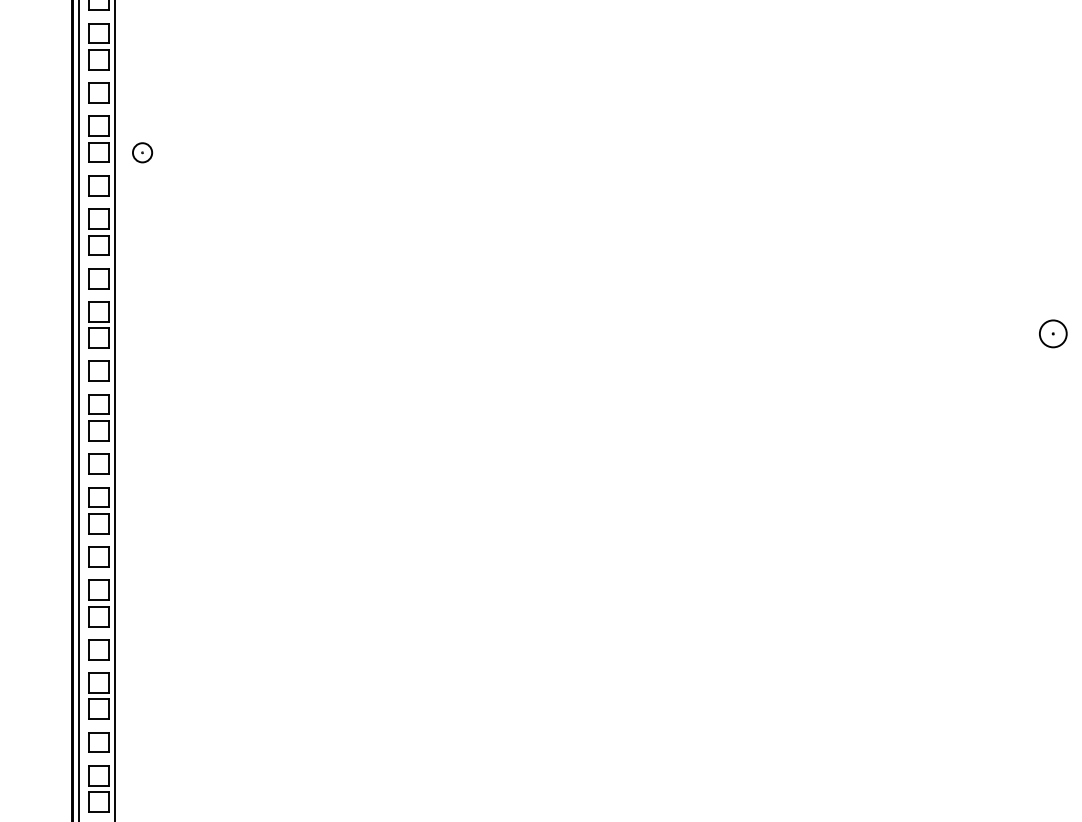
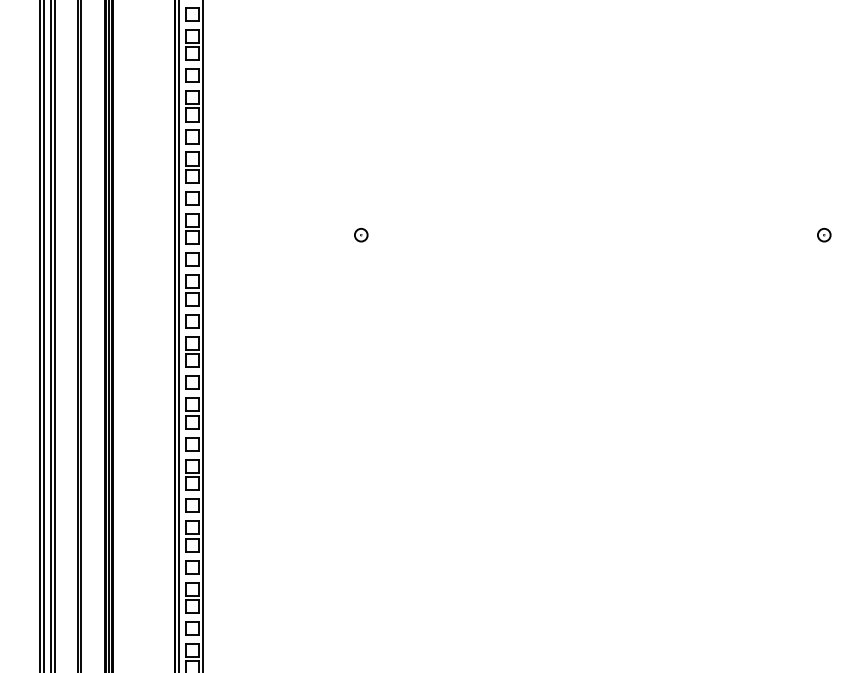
part: (142, 153) -> (361, 235), moved
part: (1053, 334) -> (824, 235), size x0.71

